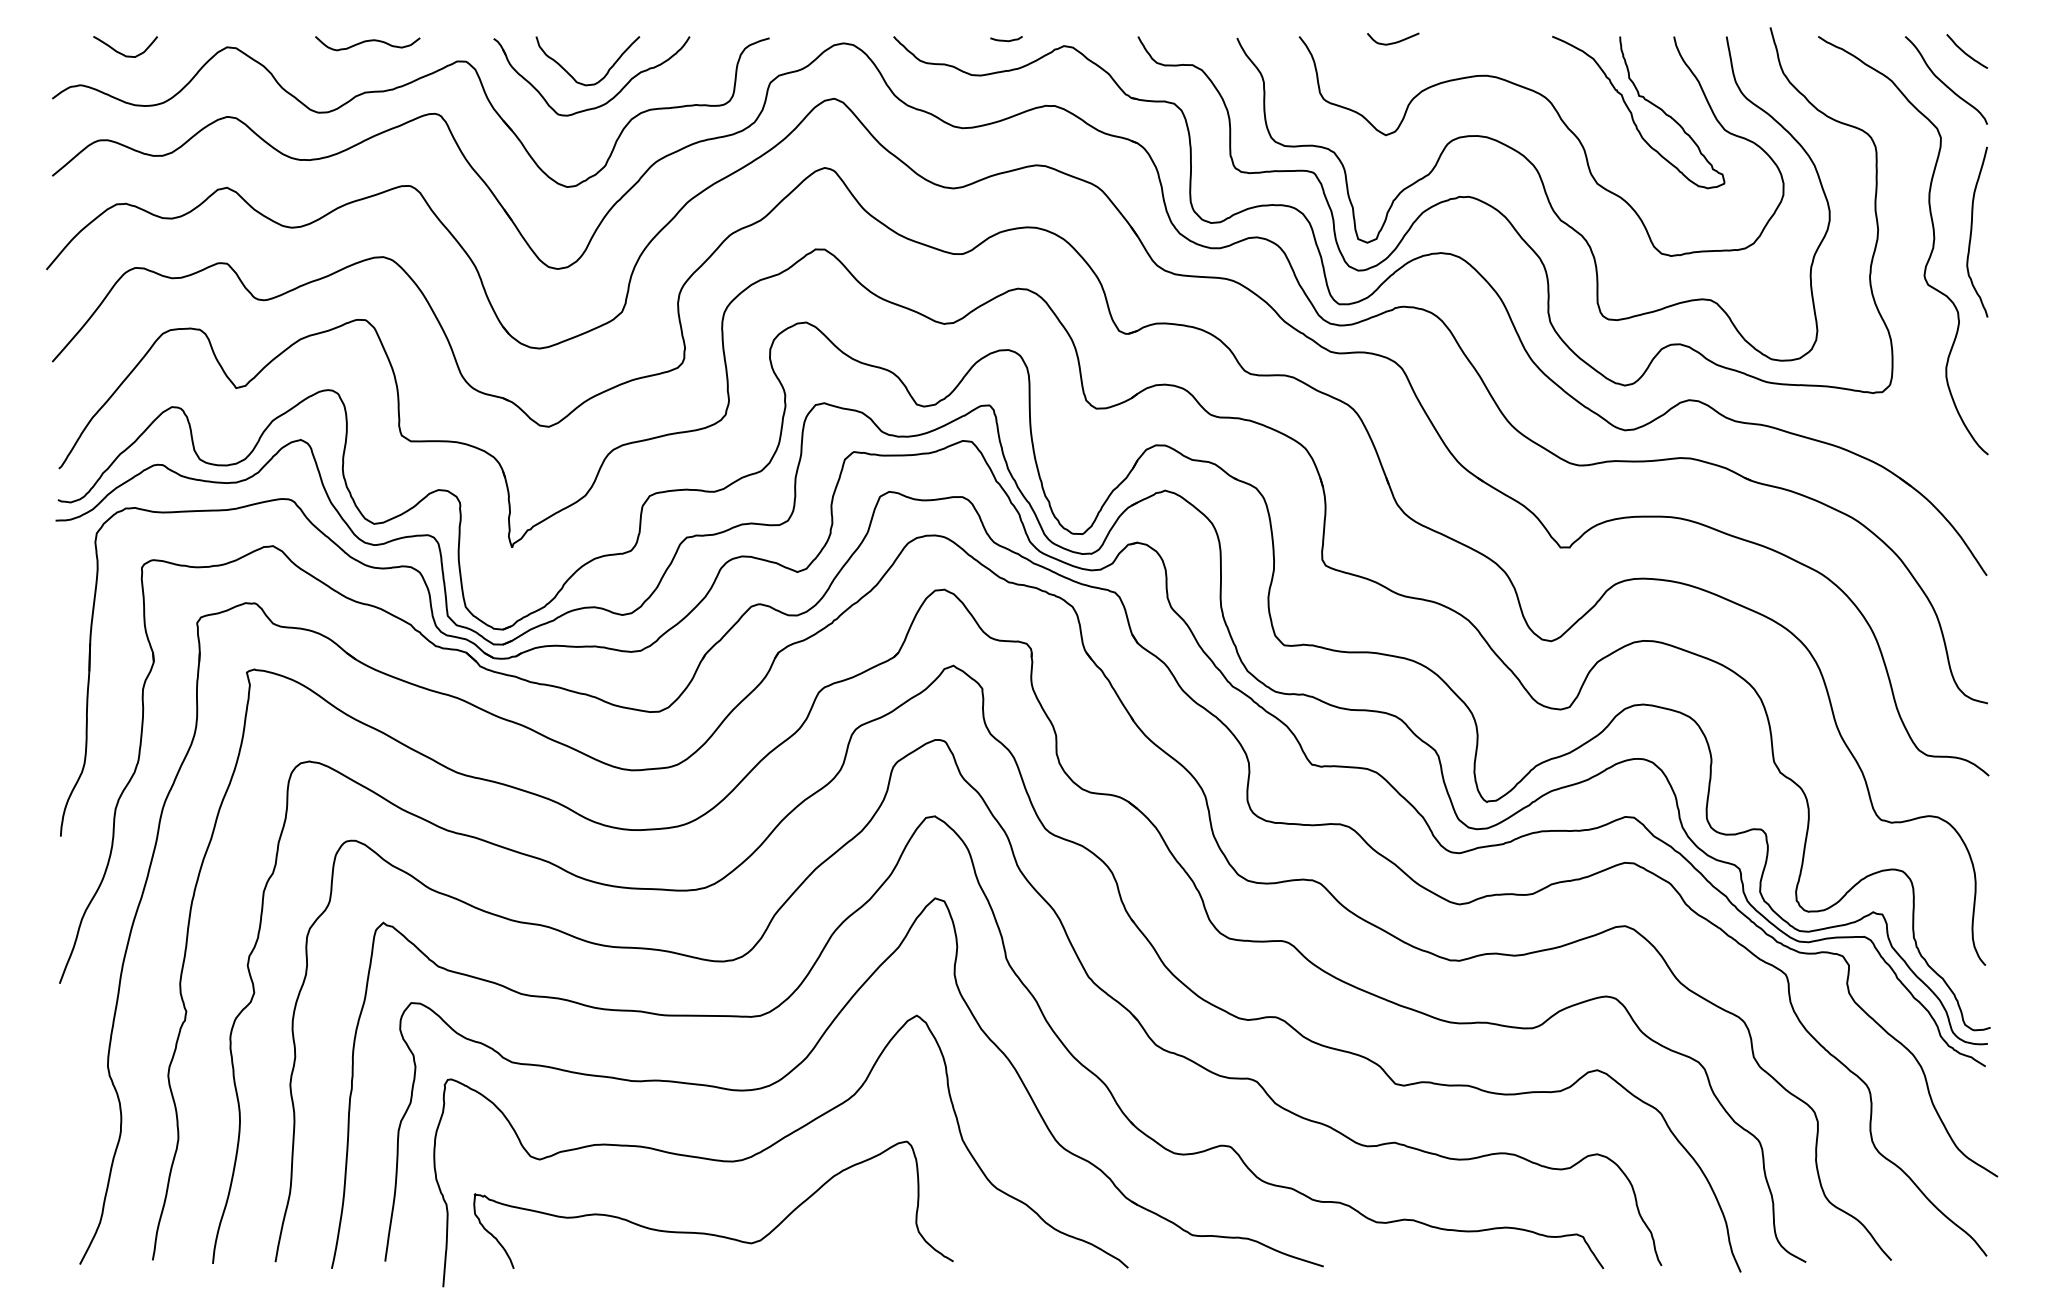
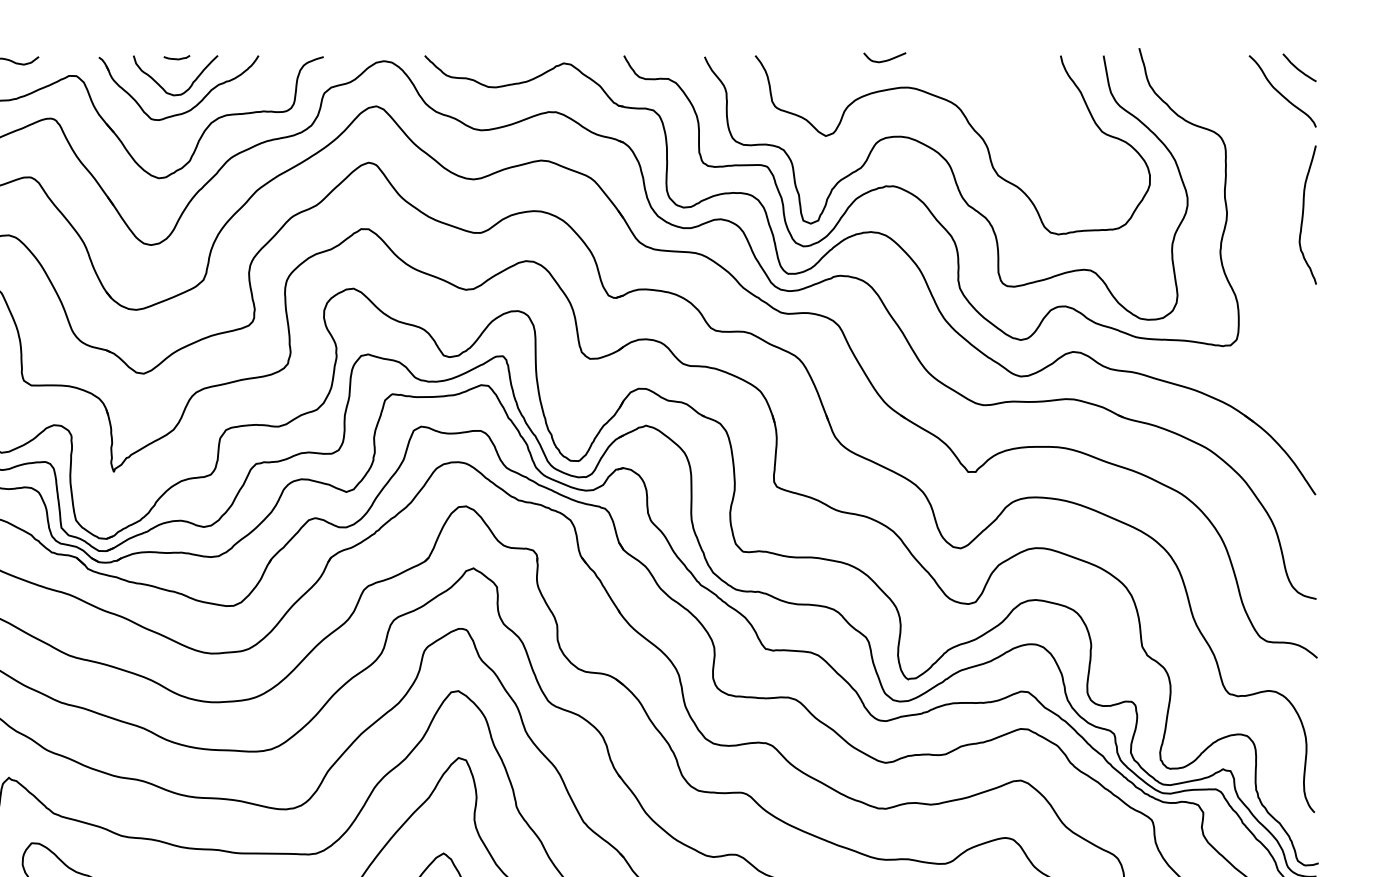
curve: (1006, 40) -> (176, 58), moved
curve: (1395, 41) -> (886, 59), moved
curve: (1632, 113) -> (1026, 118), removed
curve: (1928, 257) -> (1268, 235), removed

